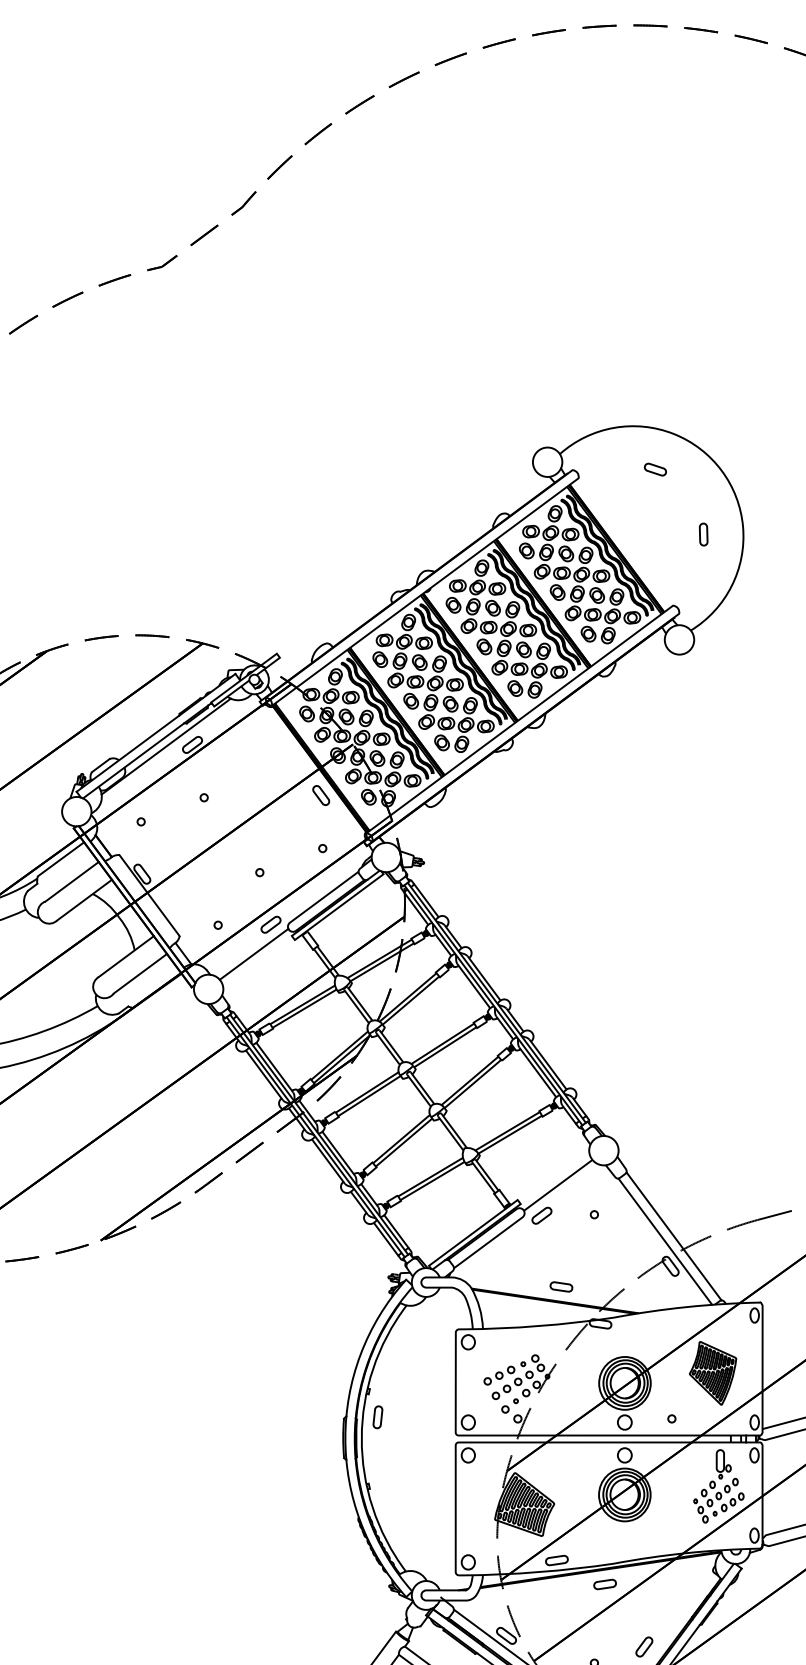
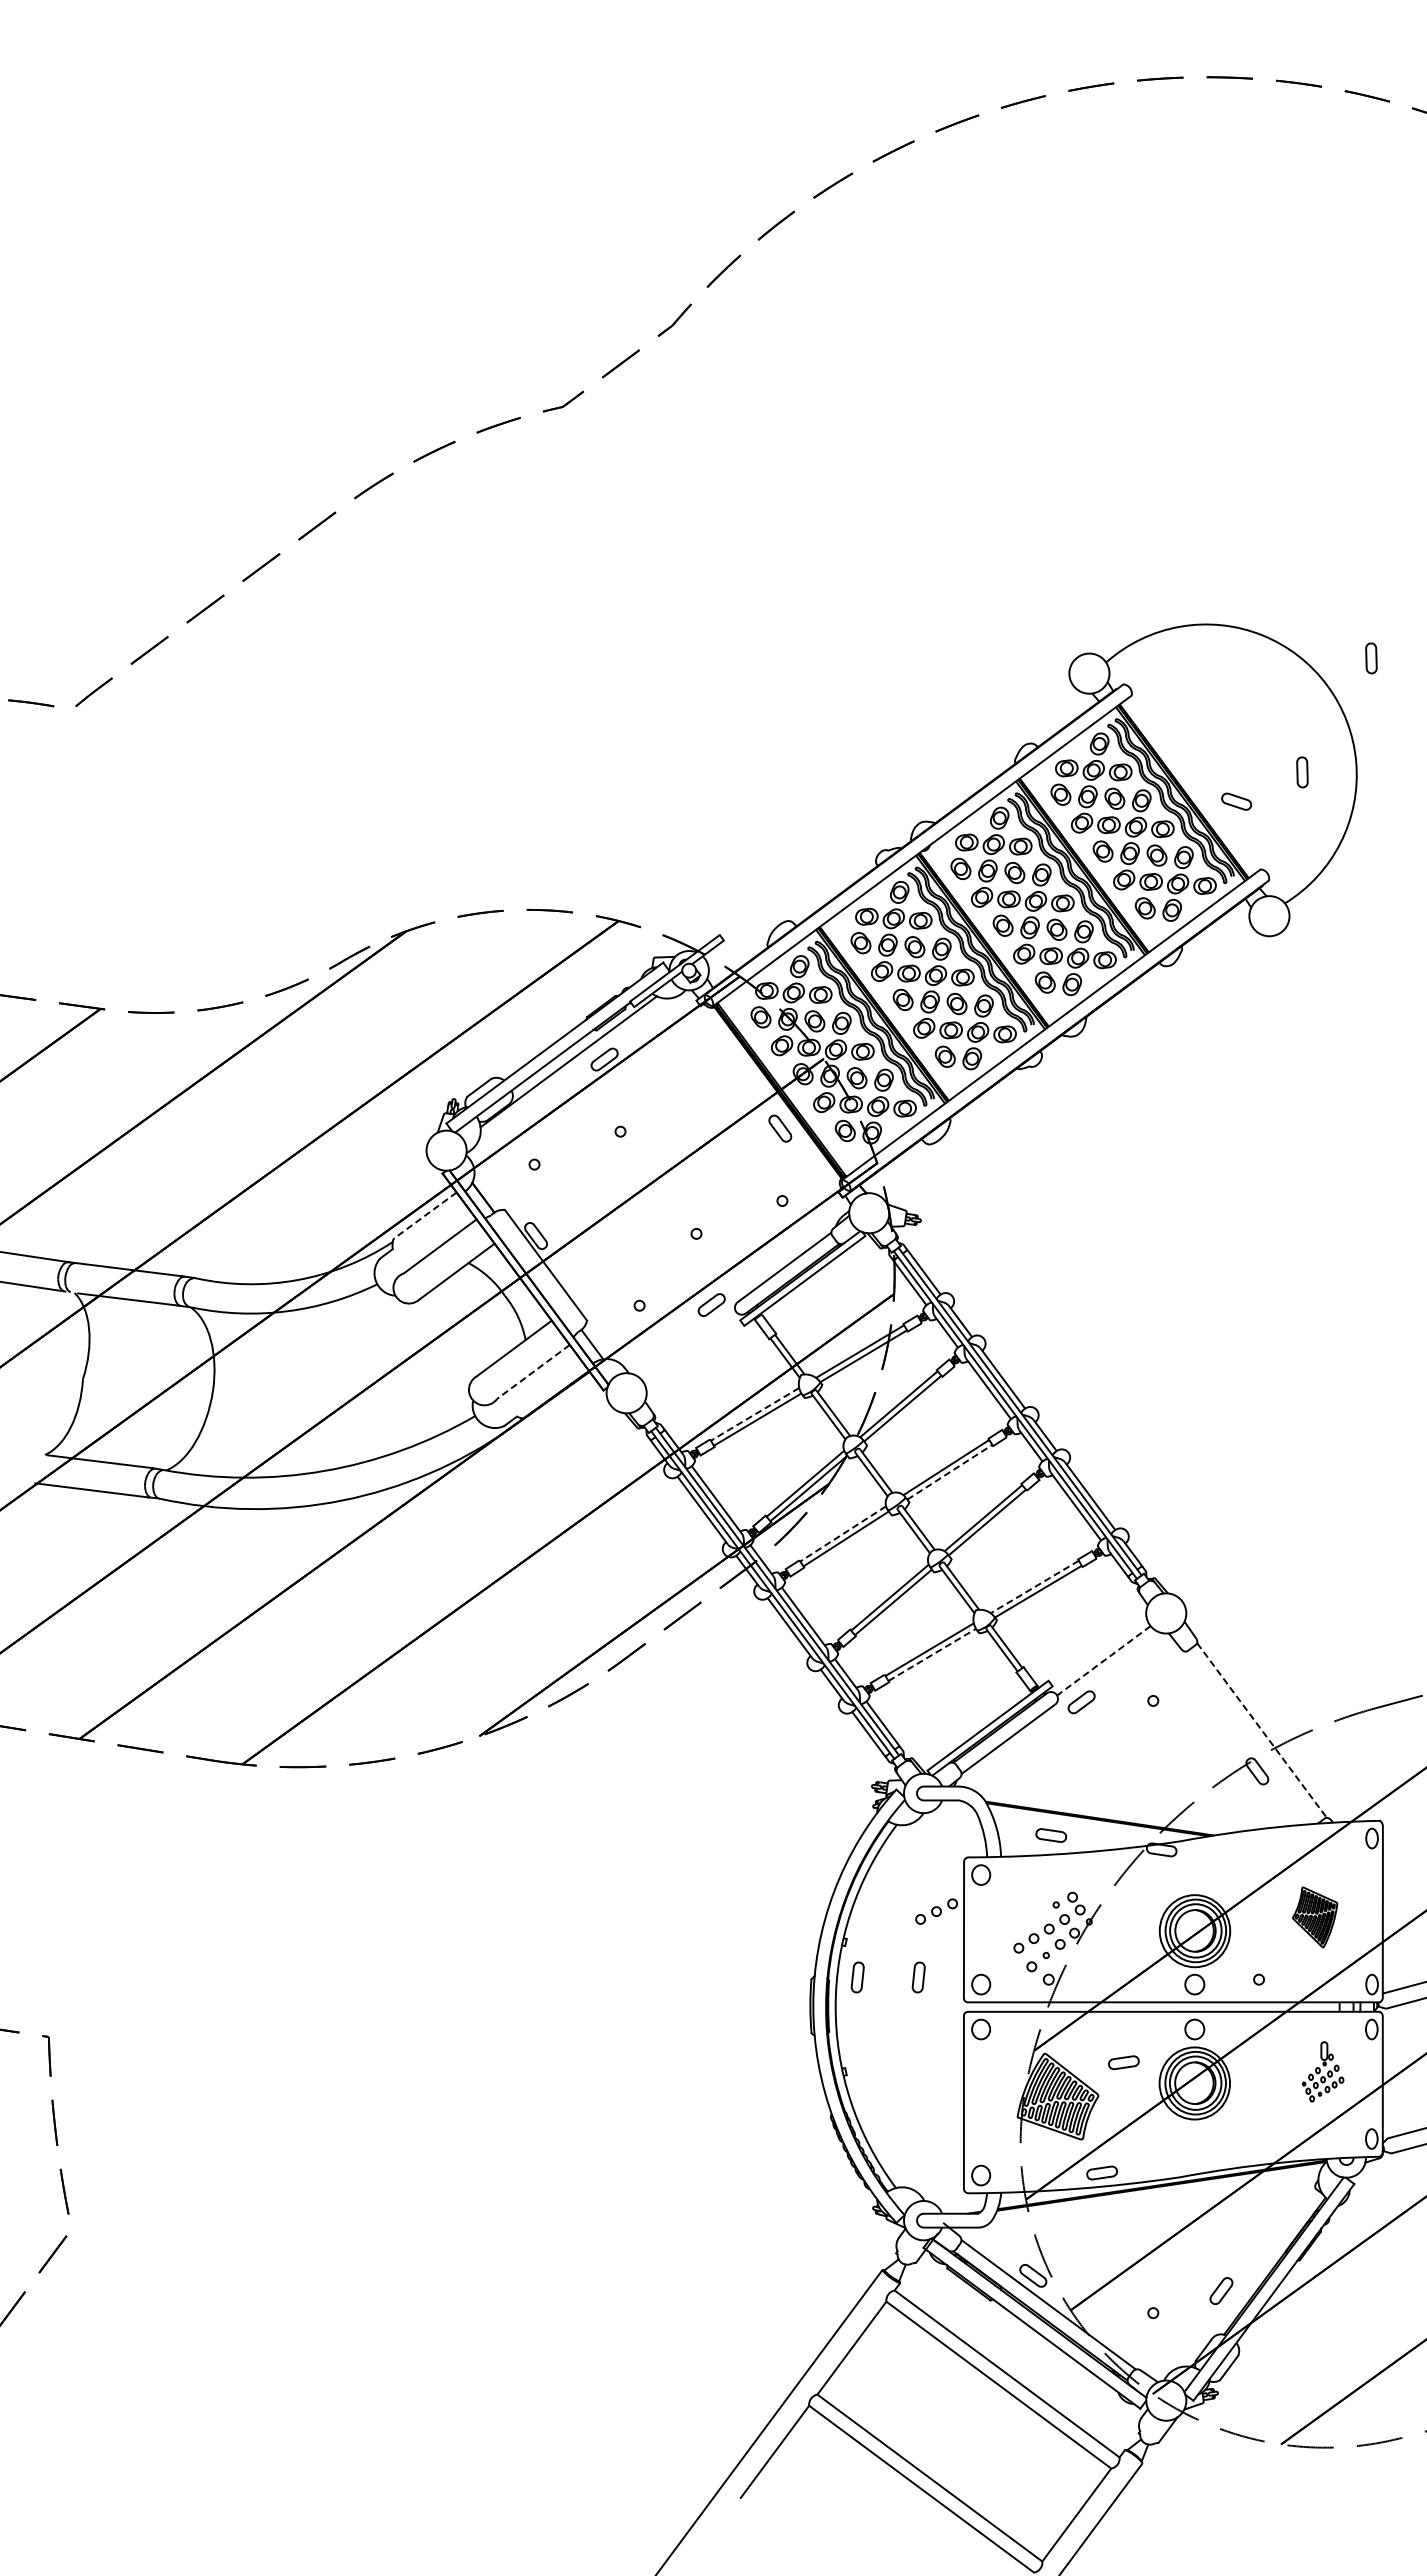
part: (754, 451) -> (1371, 658), added
part: (655, 469) -> (1236, 801), moved
line: (60, 859) -> (424, 1216), solid -> dashed
line: (253, 954) -> (688, 1345), removed
line: (140, 974) -> (533, 1372), solid -> dashed
line: (302, 1004) -> (754, 1414), solid -> dashed
line: (445, 1047) -> (949, 1472), solid -> dashed
line: (367, 1092) -> (843, 1533), solid -> dashed
line: (507, 1131) -> (1034, 1587), solid -> dashed
line: (432, 1180) -> (932, 1654), solid -> dashed
line: (557, 1185) -> (1103, 1661), solid -> dashed
line: (673, 1236) -> (1261, 1730), solid -> dashed
line: (665, 1241) -> (1250, 1737), removed
part: (561, 1286) -> (1051, 1835), moved
part: (712, 1373) -> (1314, 1917), size x0.7
part: (499, 1375) -> (936, 1911), moved
part: (422, 1417) -> (918, 1977), added
part: (718, 1486) -> (1322, 2071), size x0.6
part: (604, 1584) -> (1123, 2062), moved

